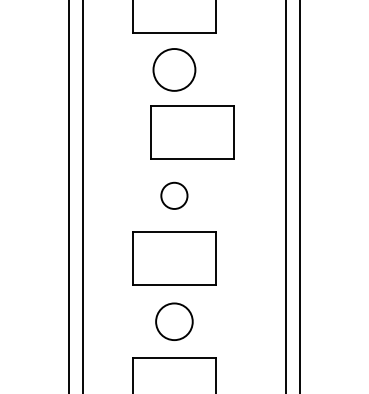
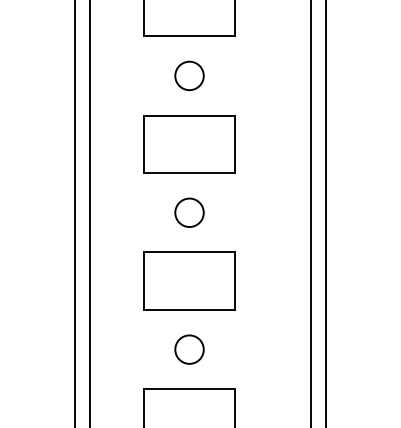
circle: (174, 69) -> (189, 75), size x0.62
part: (192, 133) -> (189, 144), moved
circle: (174, 321) -> (189, 349), size x0.71

